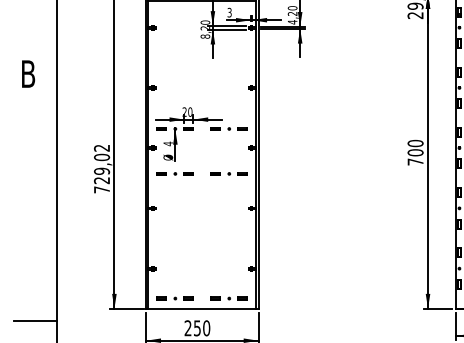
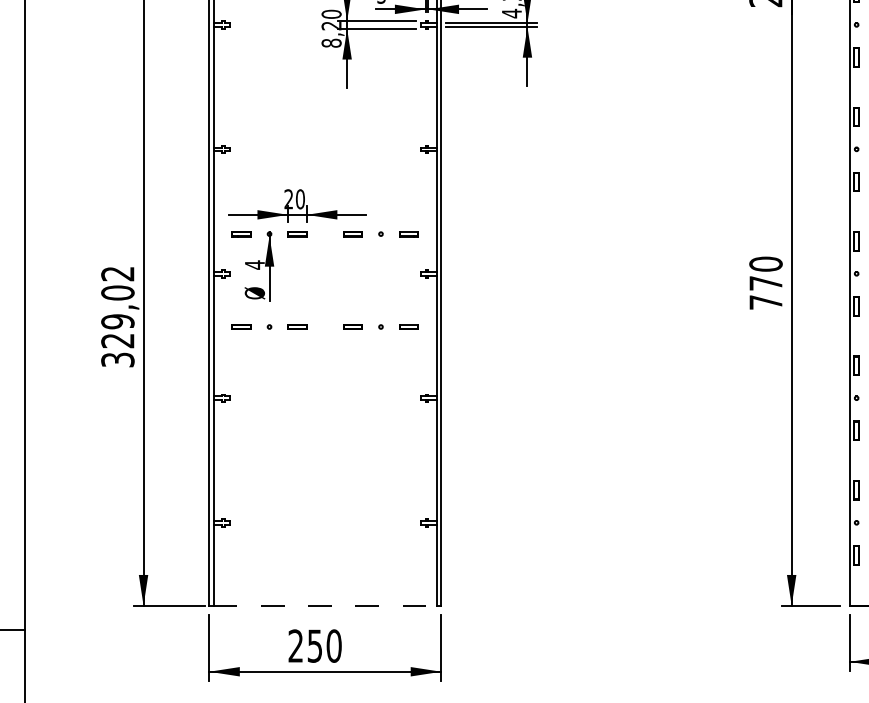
text: (415, 152) -> (765, 282), 700 -> 770
text: (101, 189) -> (116, 359), 729,02 -> 329,02
line: (174, 298) -> (267, 584), removed
line: (228, 298) -> (379, 584), removed
line: (202, 308) -> (325, 605), solid -> dashed

